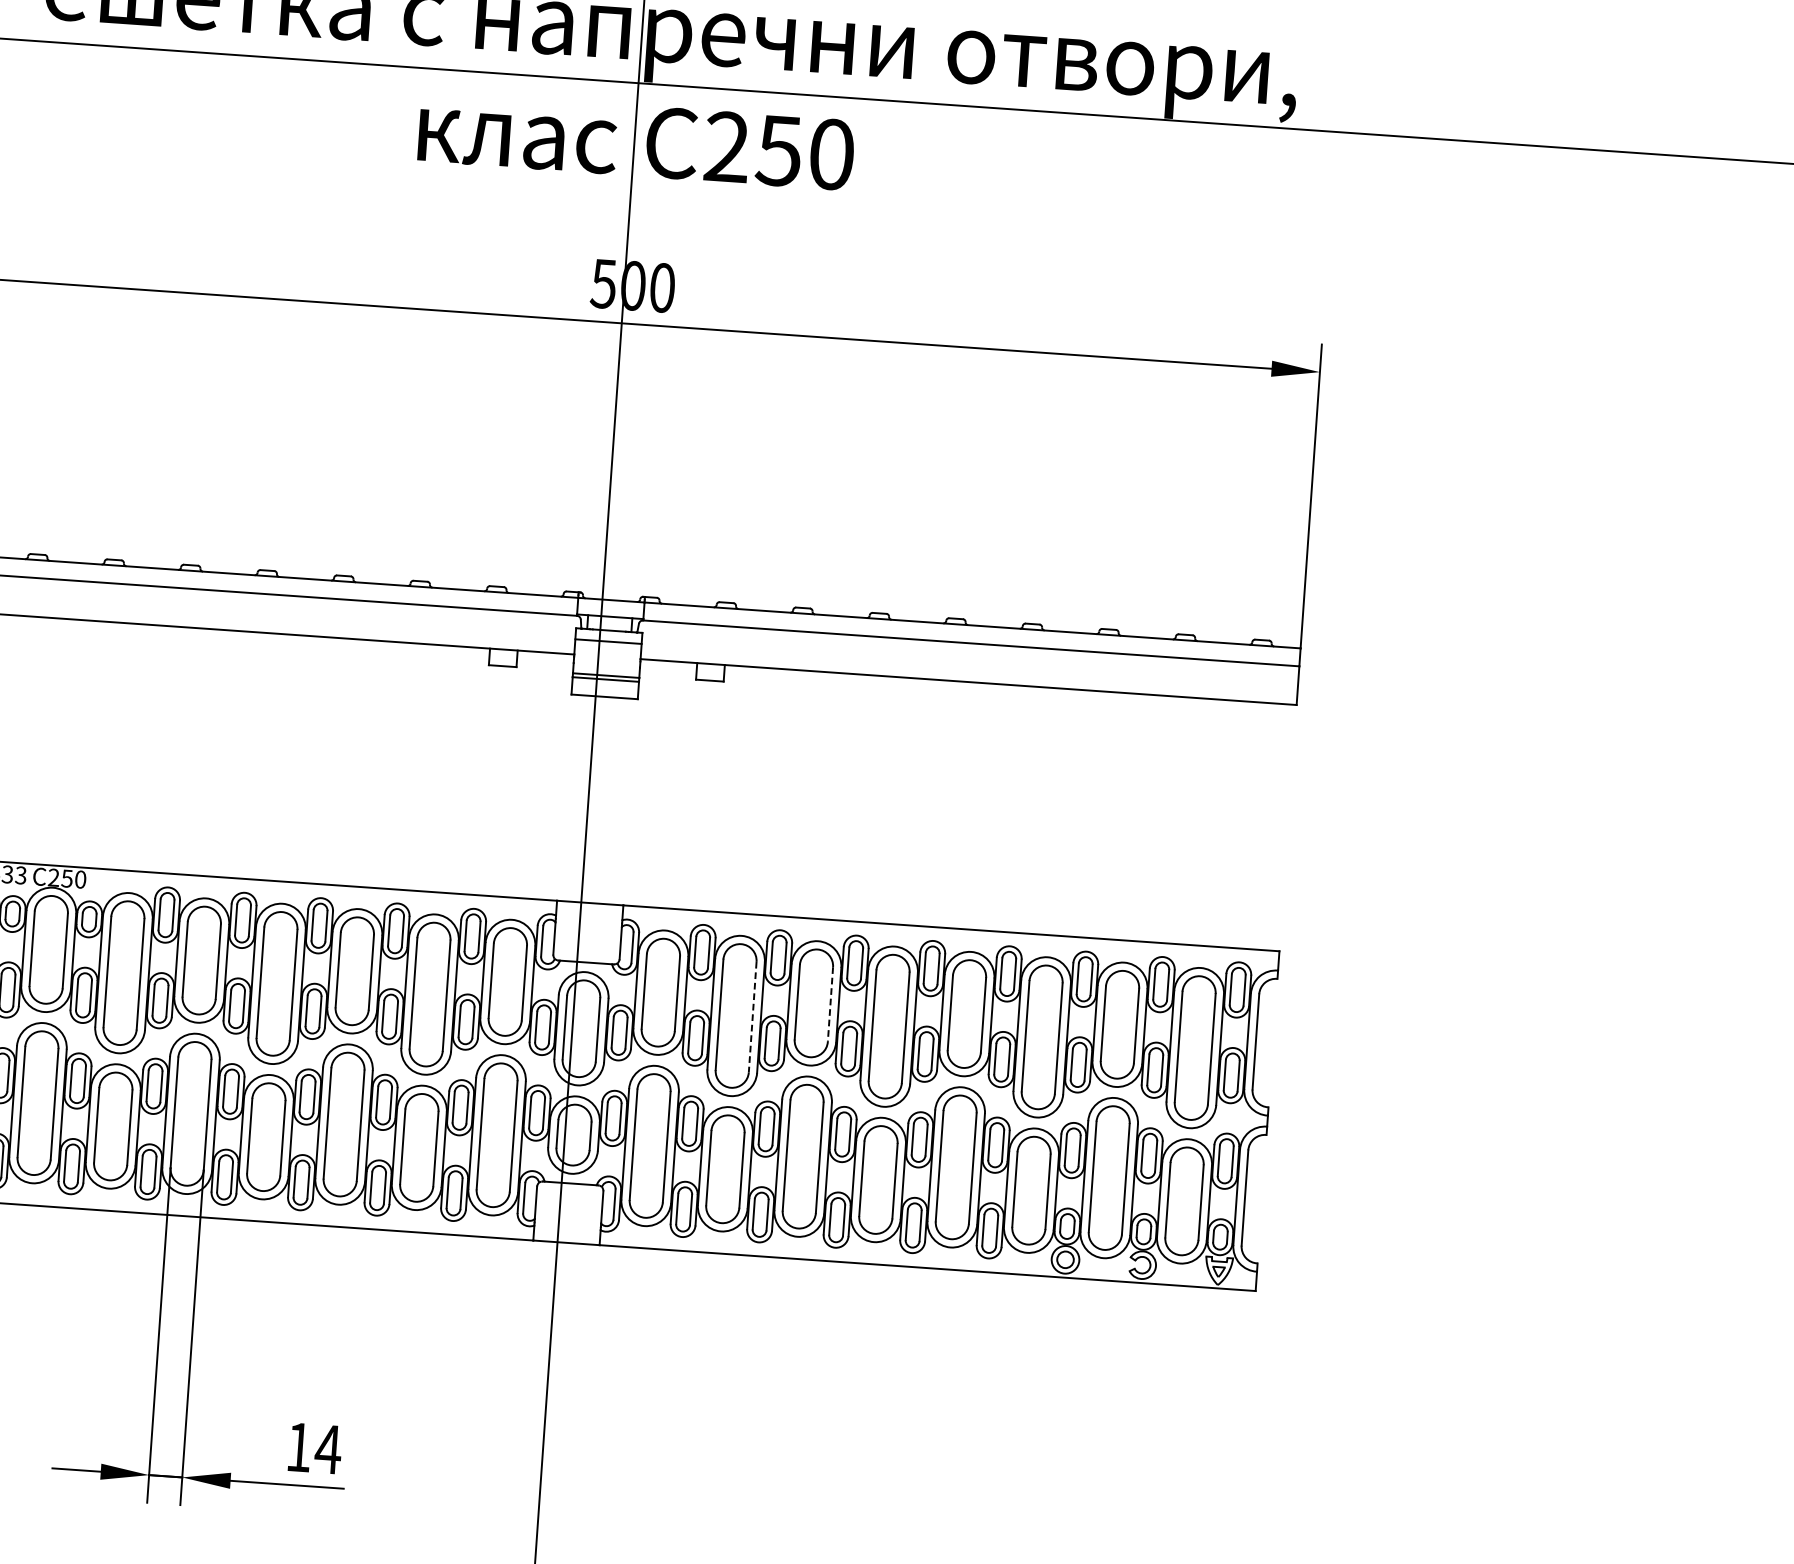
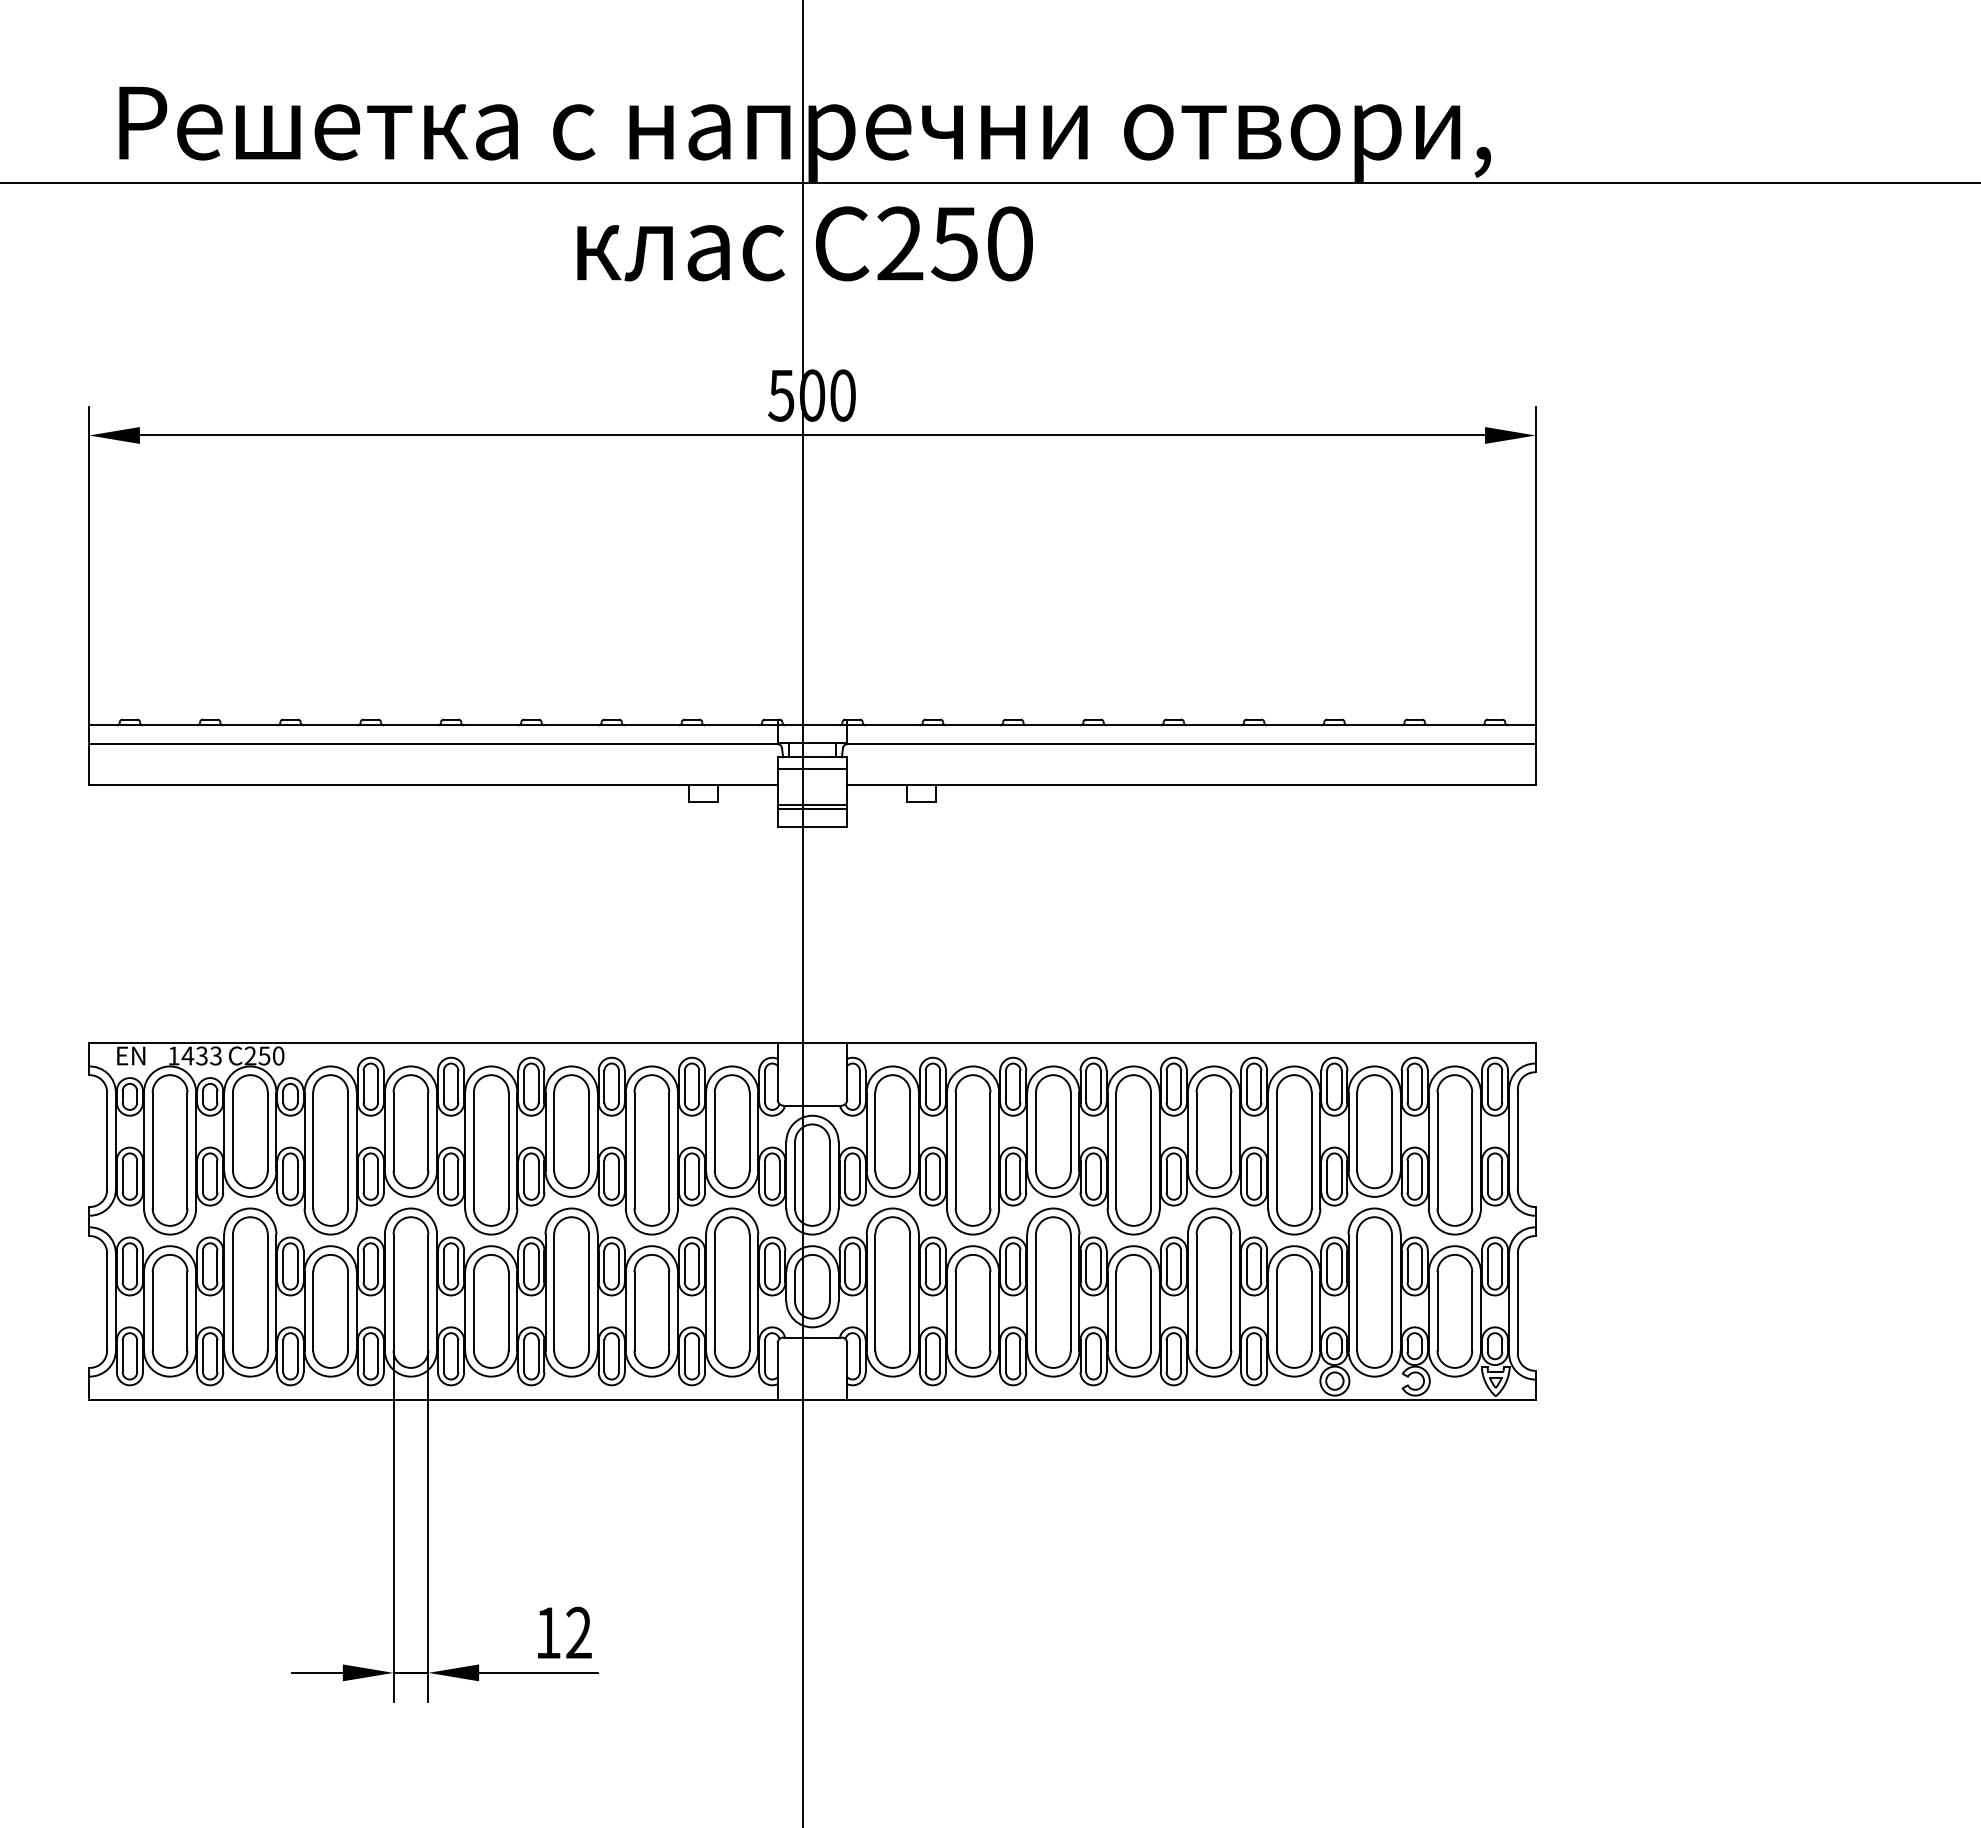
line: (830, 1005) -> (1070, 1132), dashed -> solid
line: (752, 1017) -> (990, 1150), dashed -> solid
text: (328, 1448) -> (578, 1632), 14 -> 12

